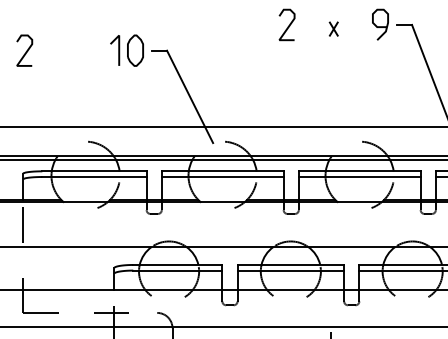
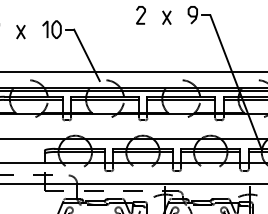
part: (333, 28) -> (166, 17), size x1.67
part: (70, 55) -> (20, 32), added

